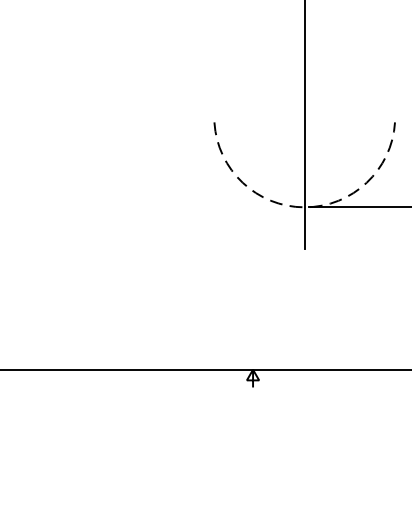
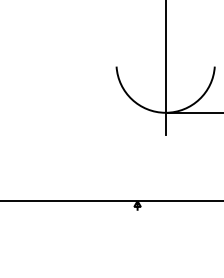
arc: (304, 206) -> (165, 112), dashed -> solid

